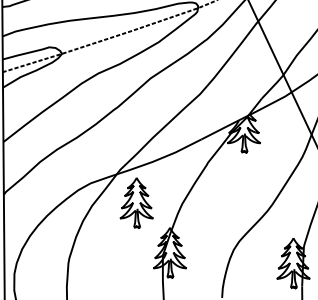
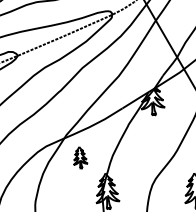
part: (136, 202) -> (80, 157), size x0.6

